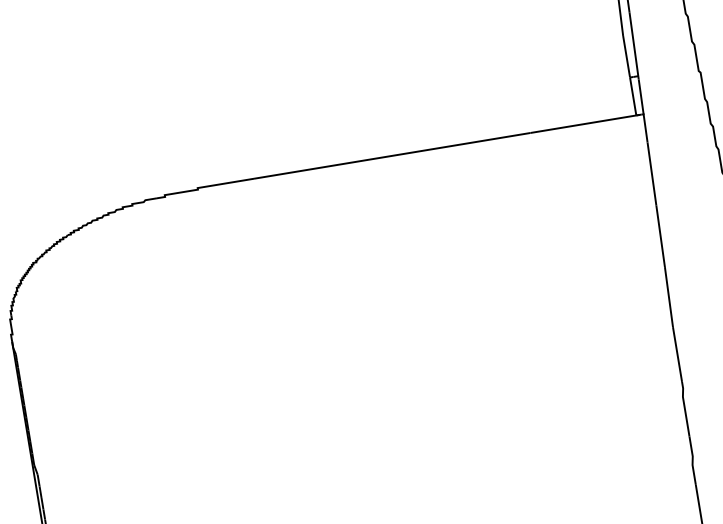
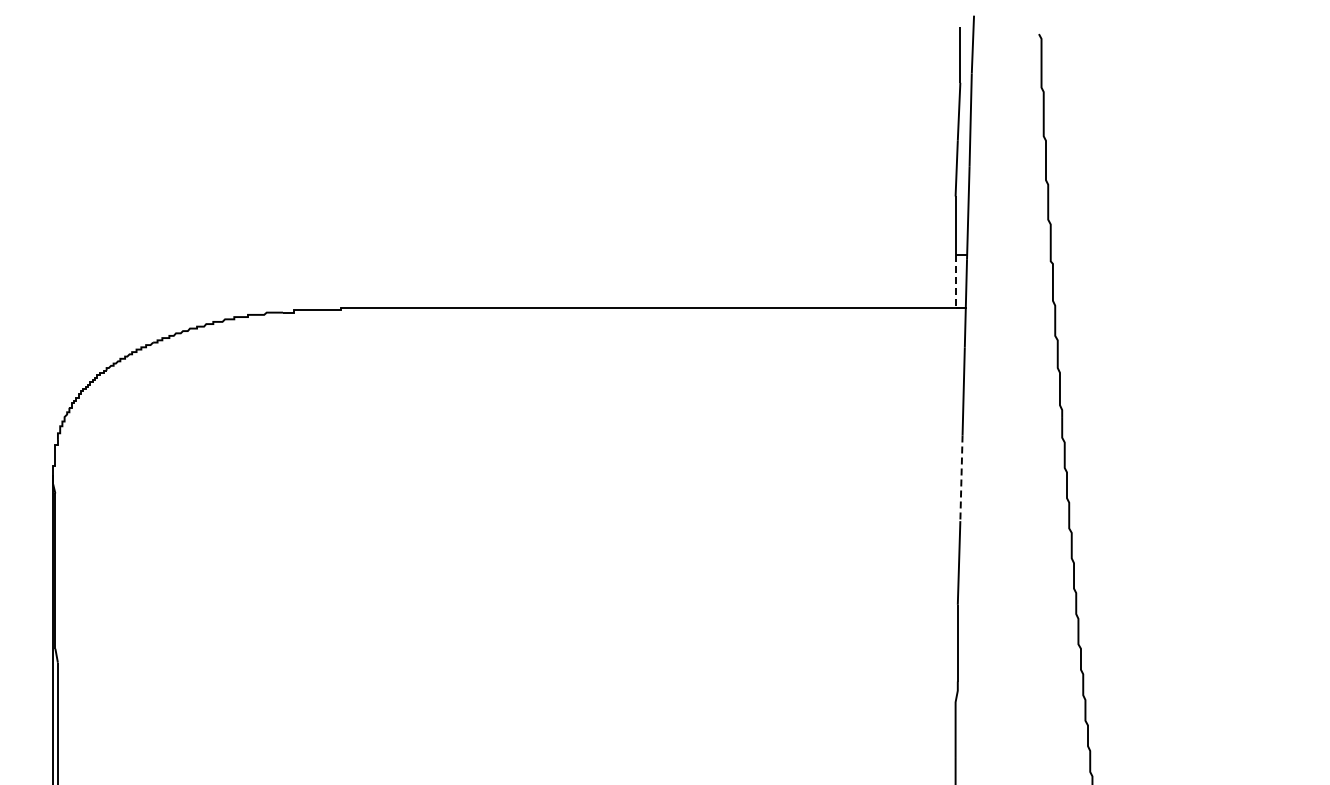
line: (633, 96) -> (955, 281), solid -> dashed
line: (660, 236) -> (961, 478), solid -> dashed

